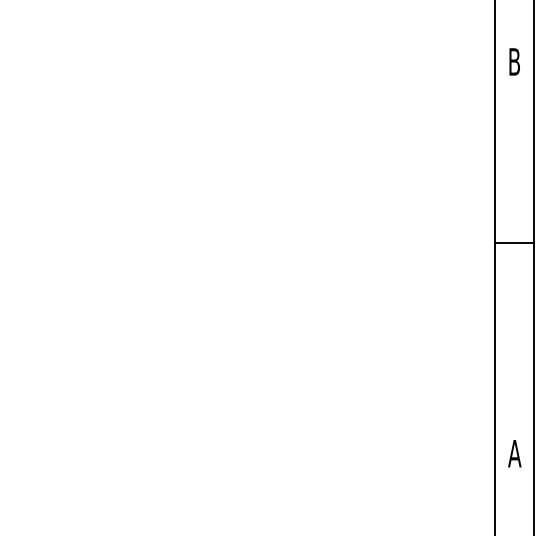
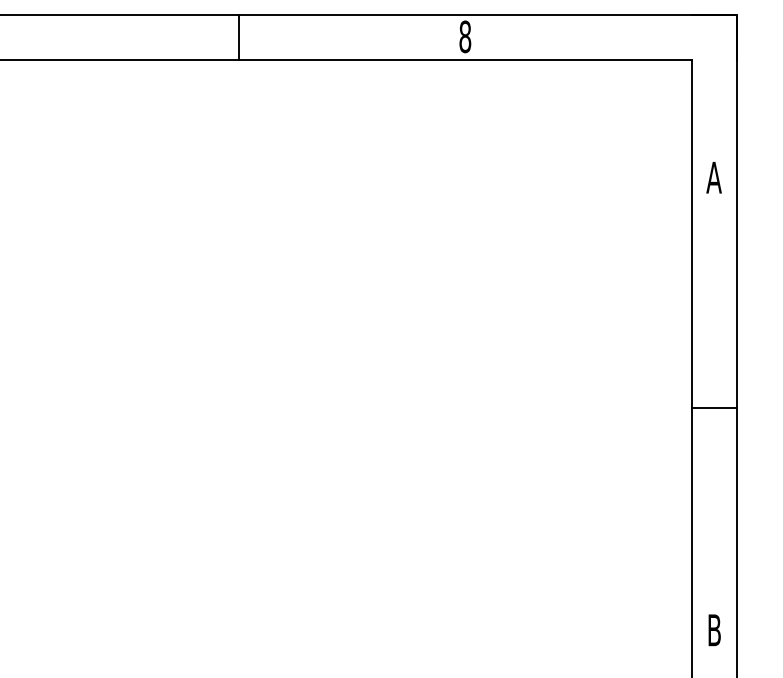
text: (513, 61) -> (713, 177), B -> A
line: (513, 243) -> (713, 408), moved
text: (514, 453) -> (714, 630), A -> B

